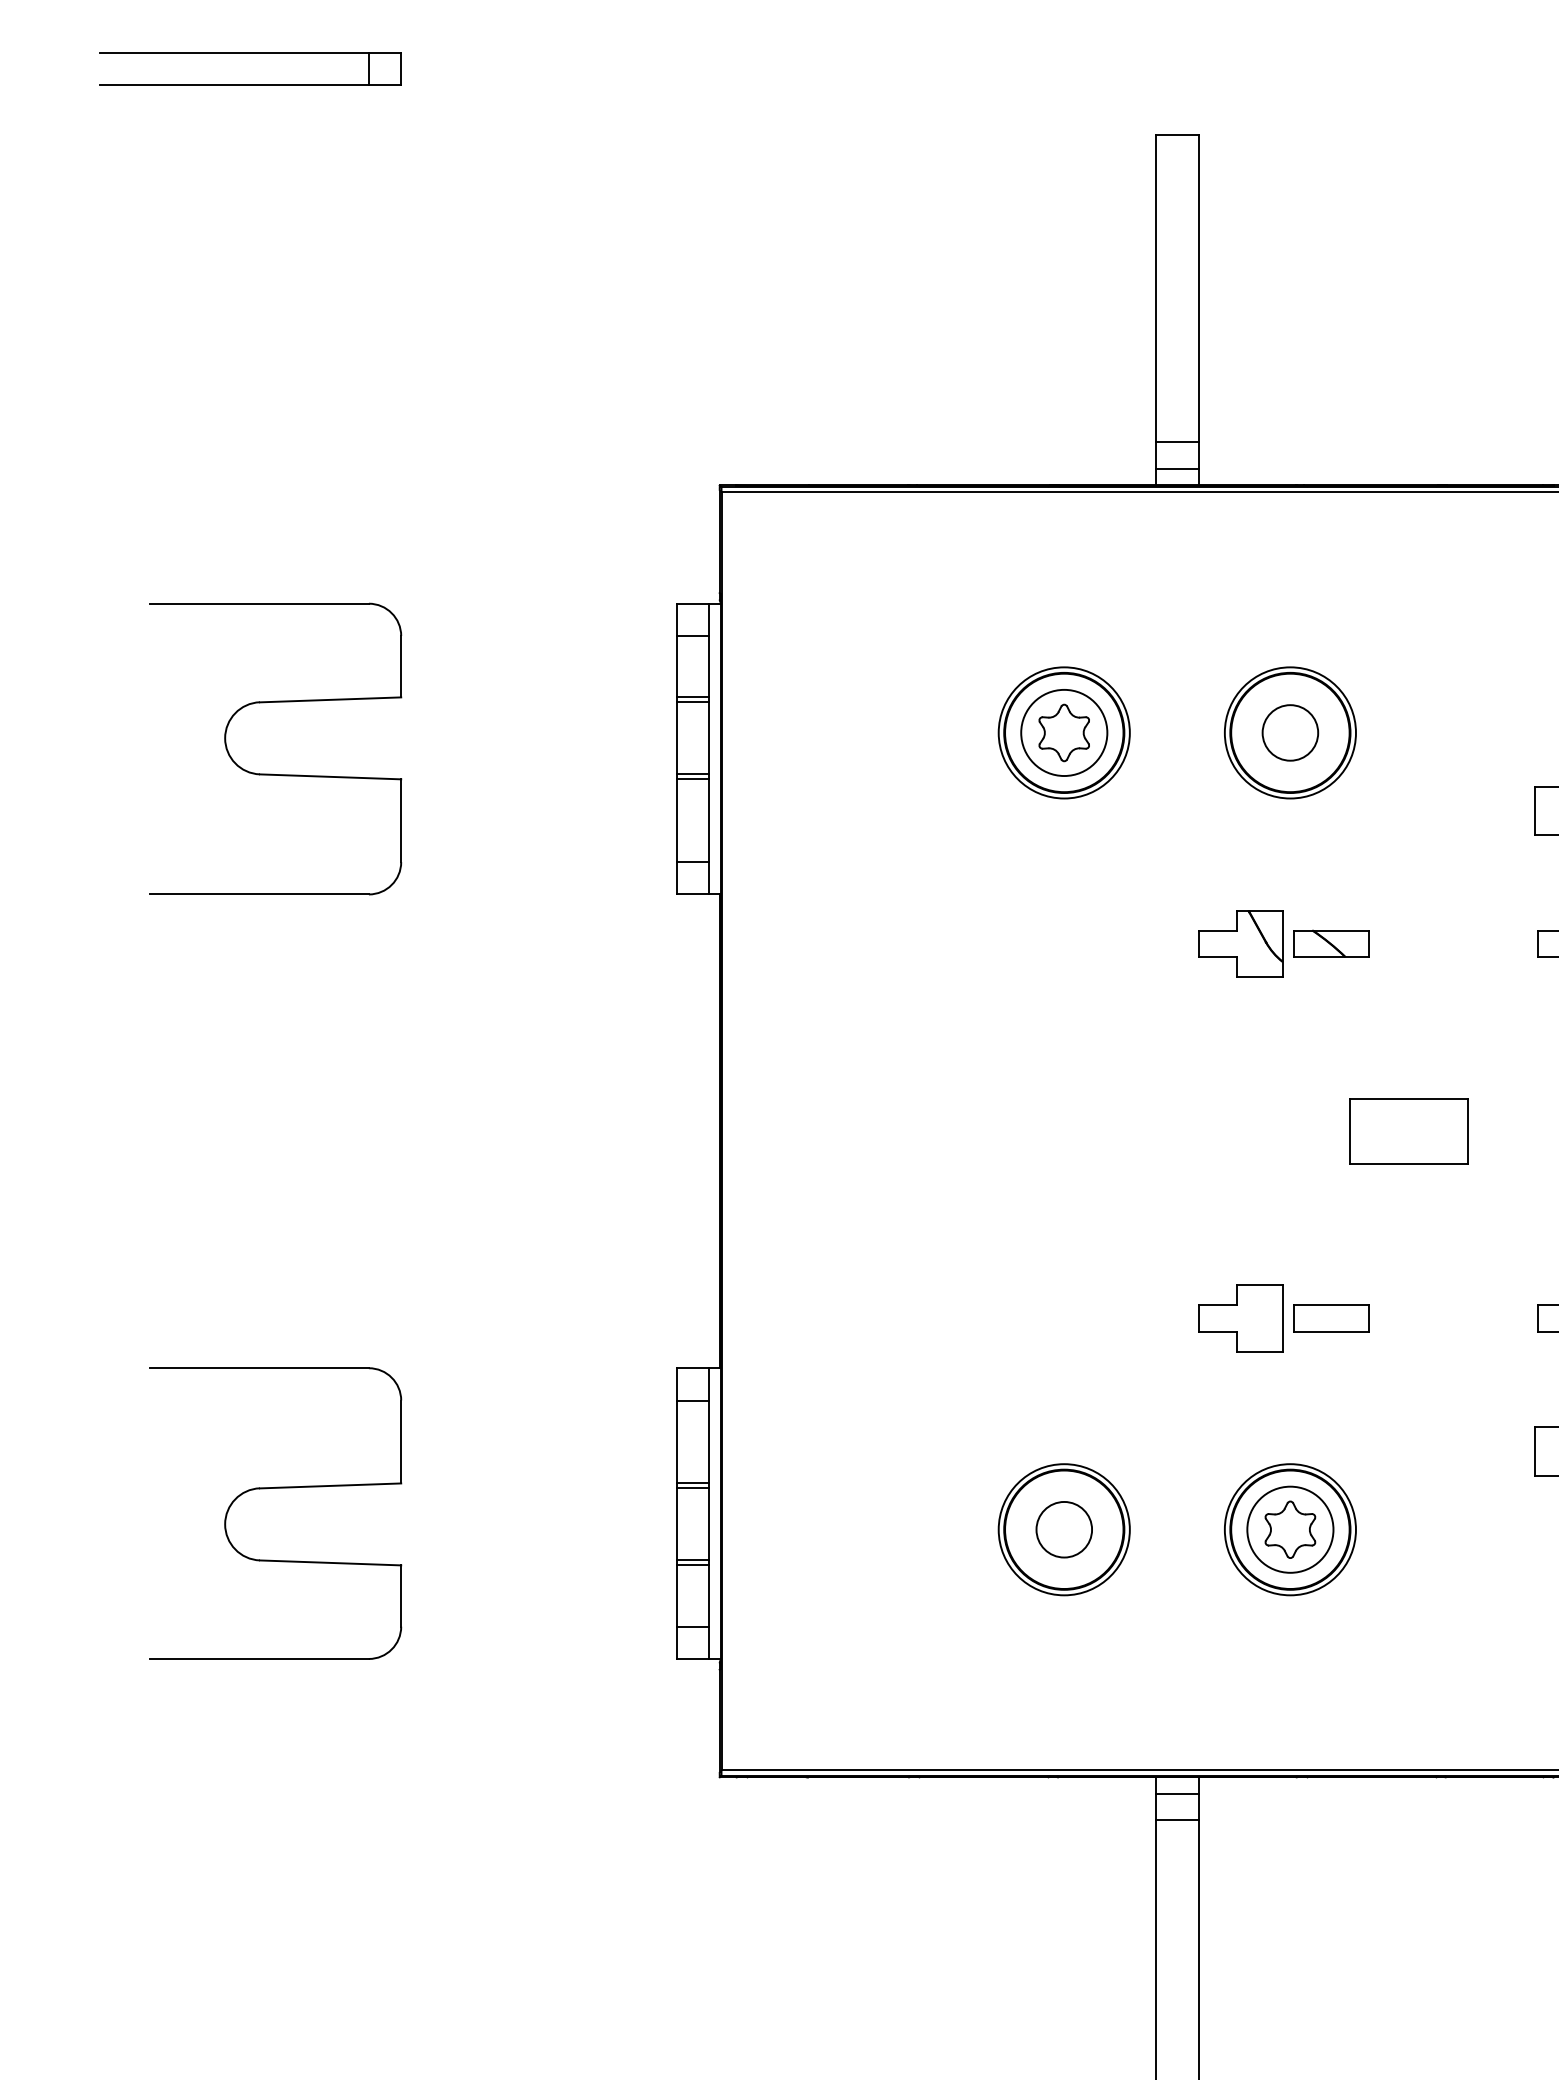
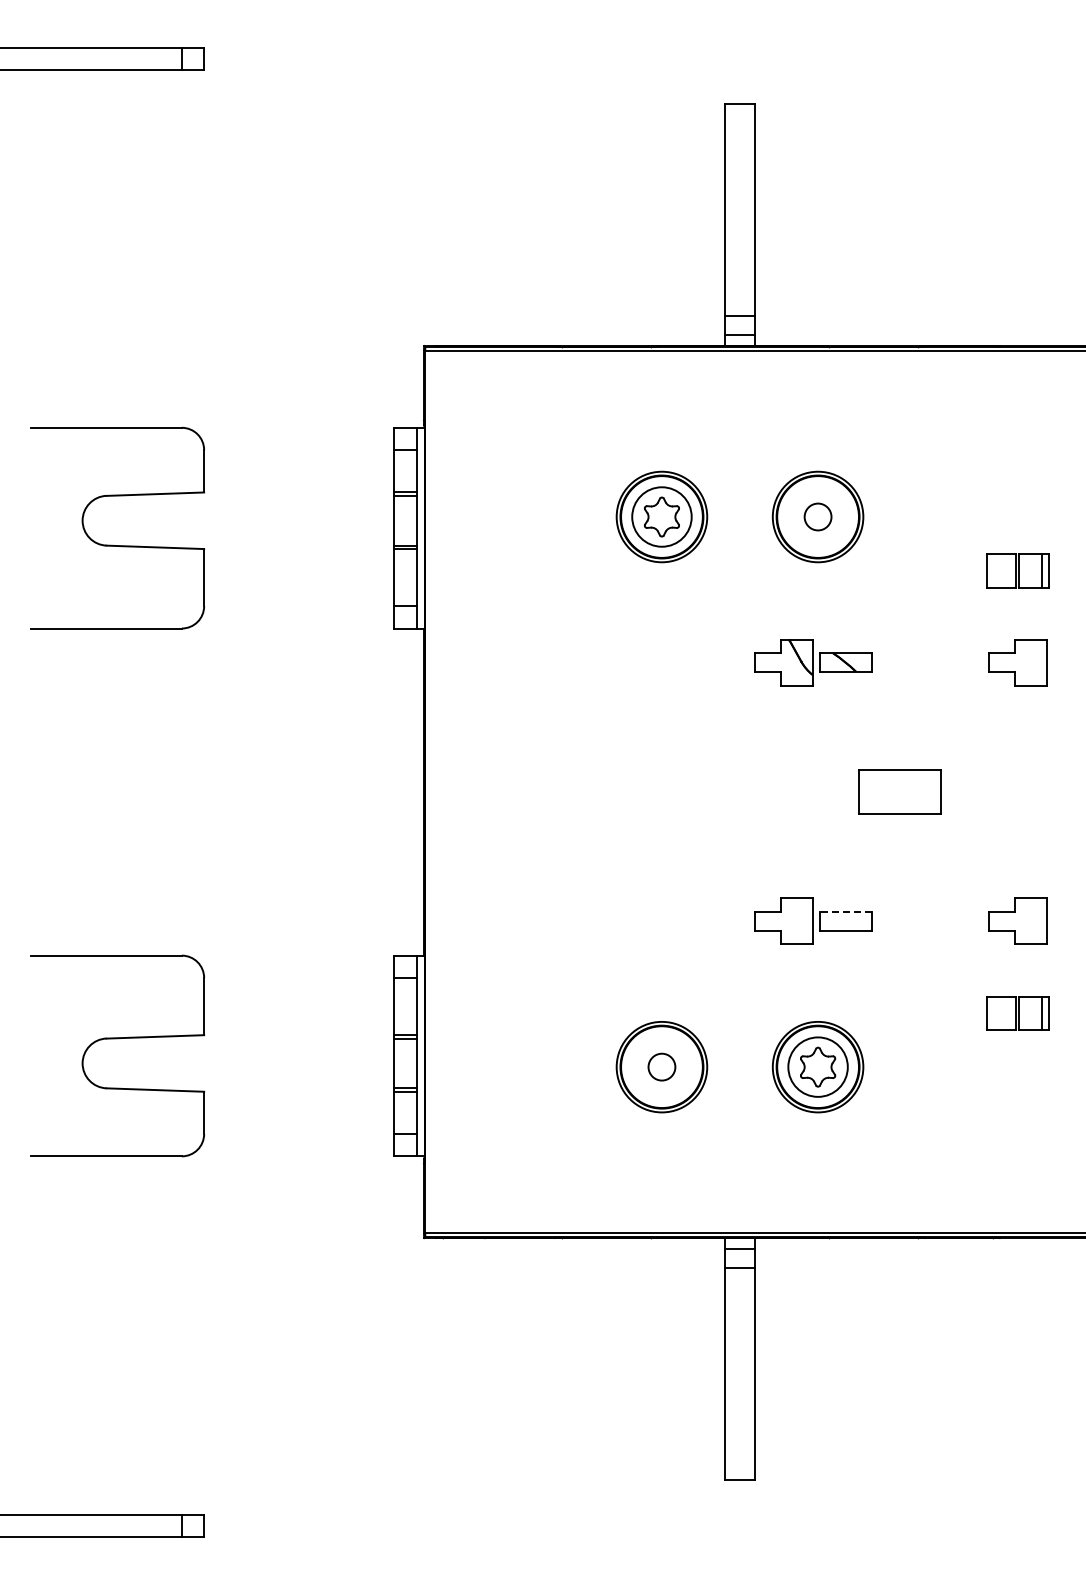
circle: (1289, 732) -> (817, 516), size x0.7
line: (1330, 1305) -> (845, 912), solid -> dashed
circle: (1063, 1528) -> (661, 1066), size x0.7

